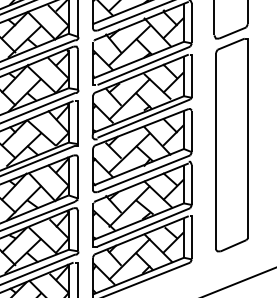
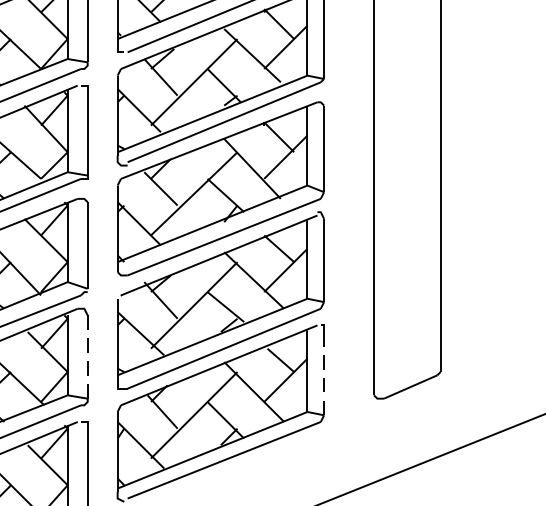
line: (78, 231) -> (87, 357), solid -> dashed
line: (191, 239) -> (323, 373), solid -> dashed

